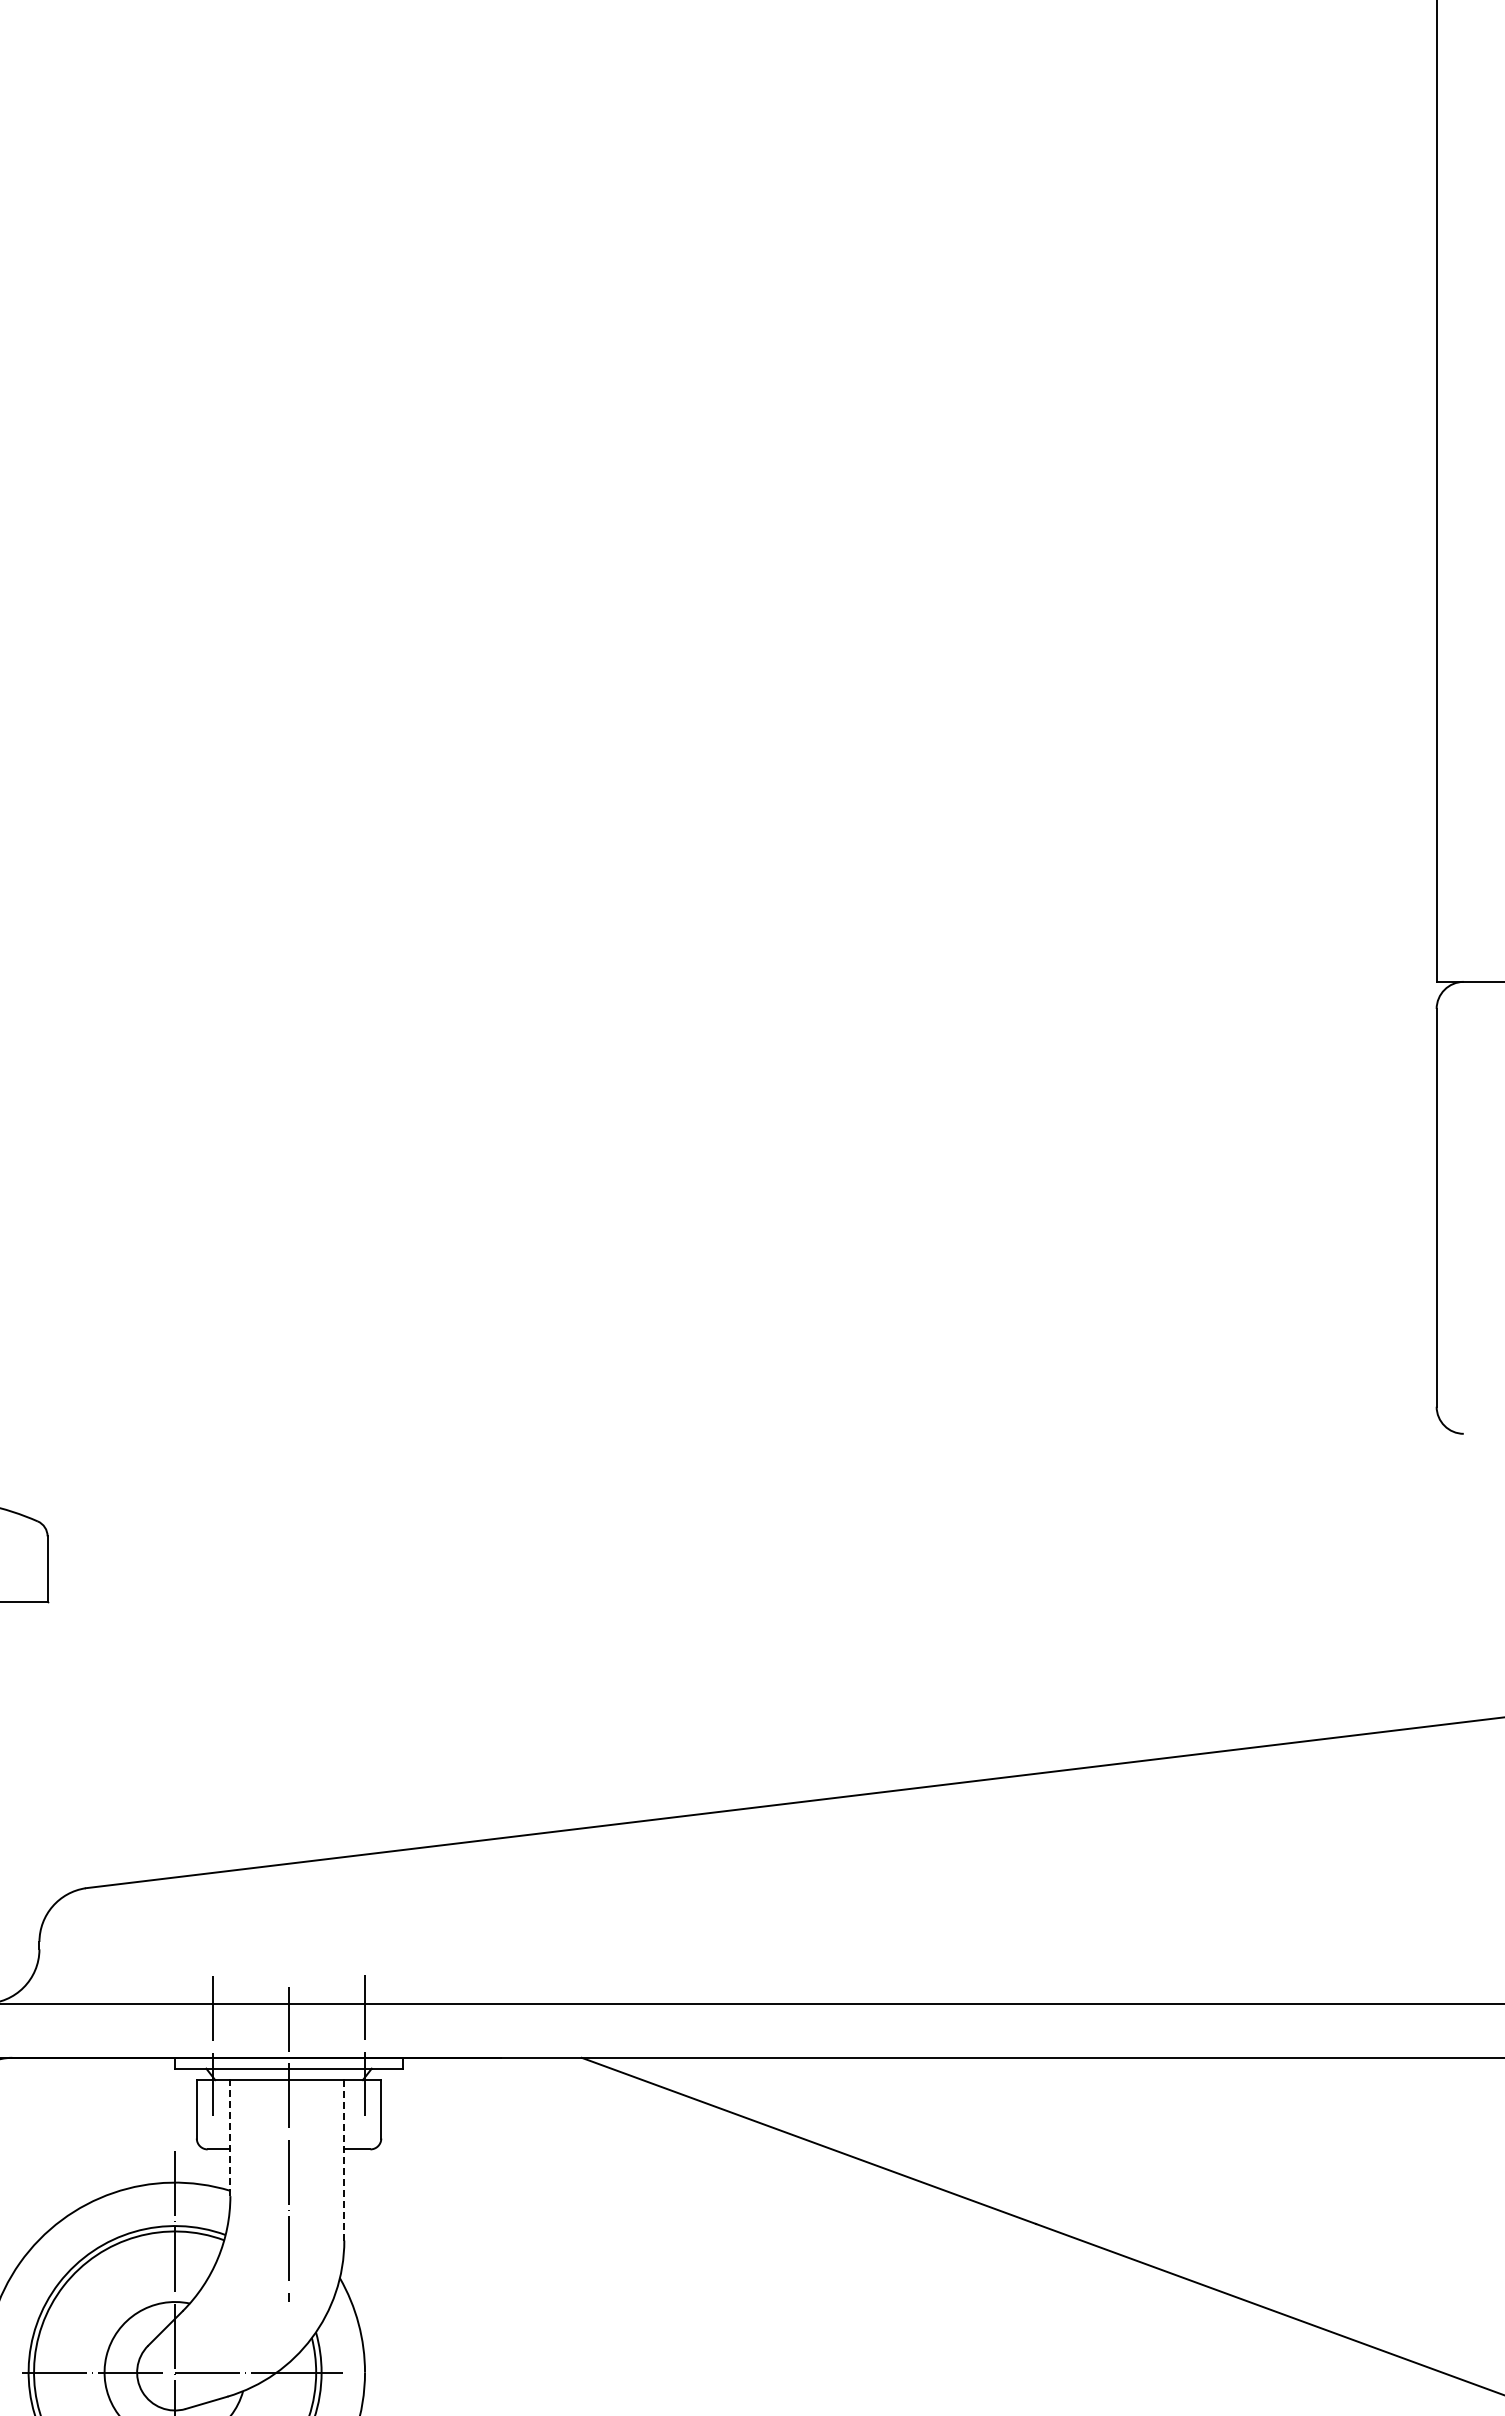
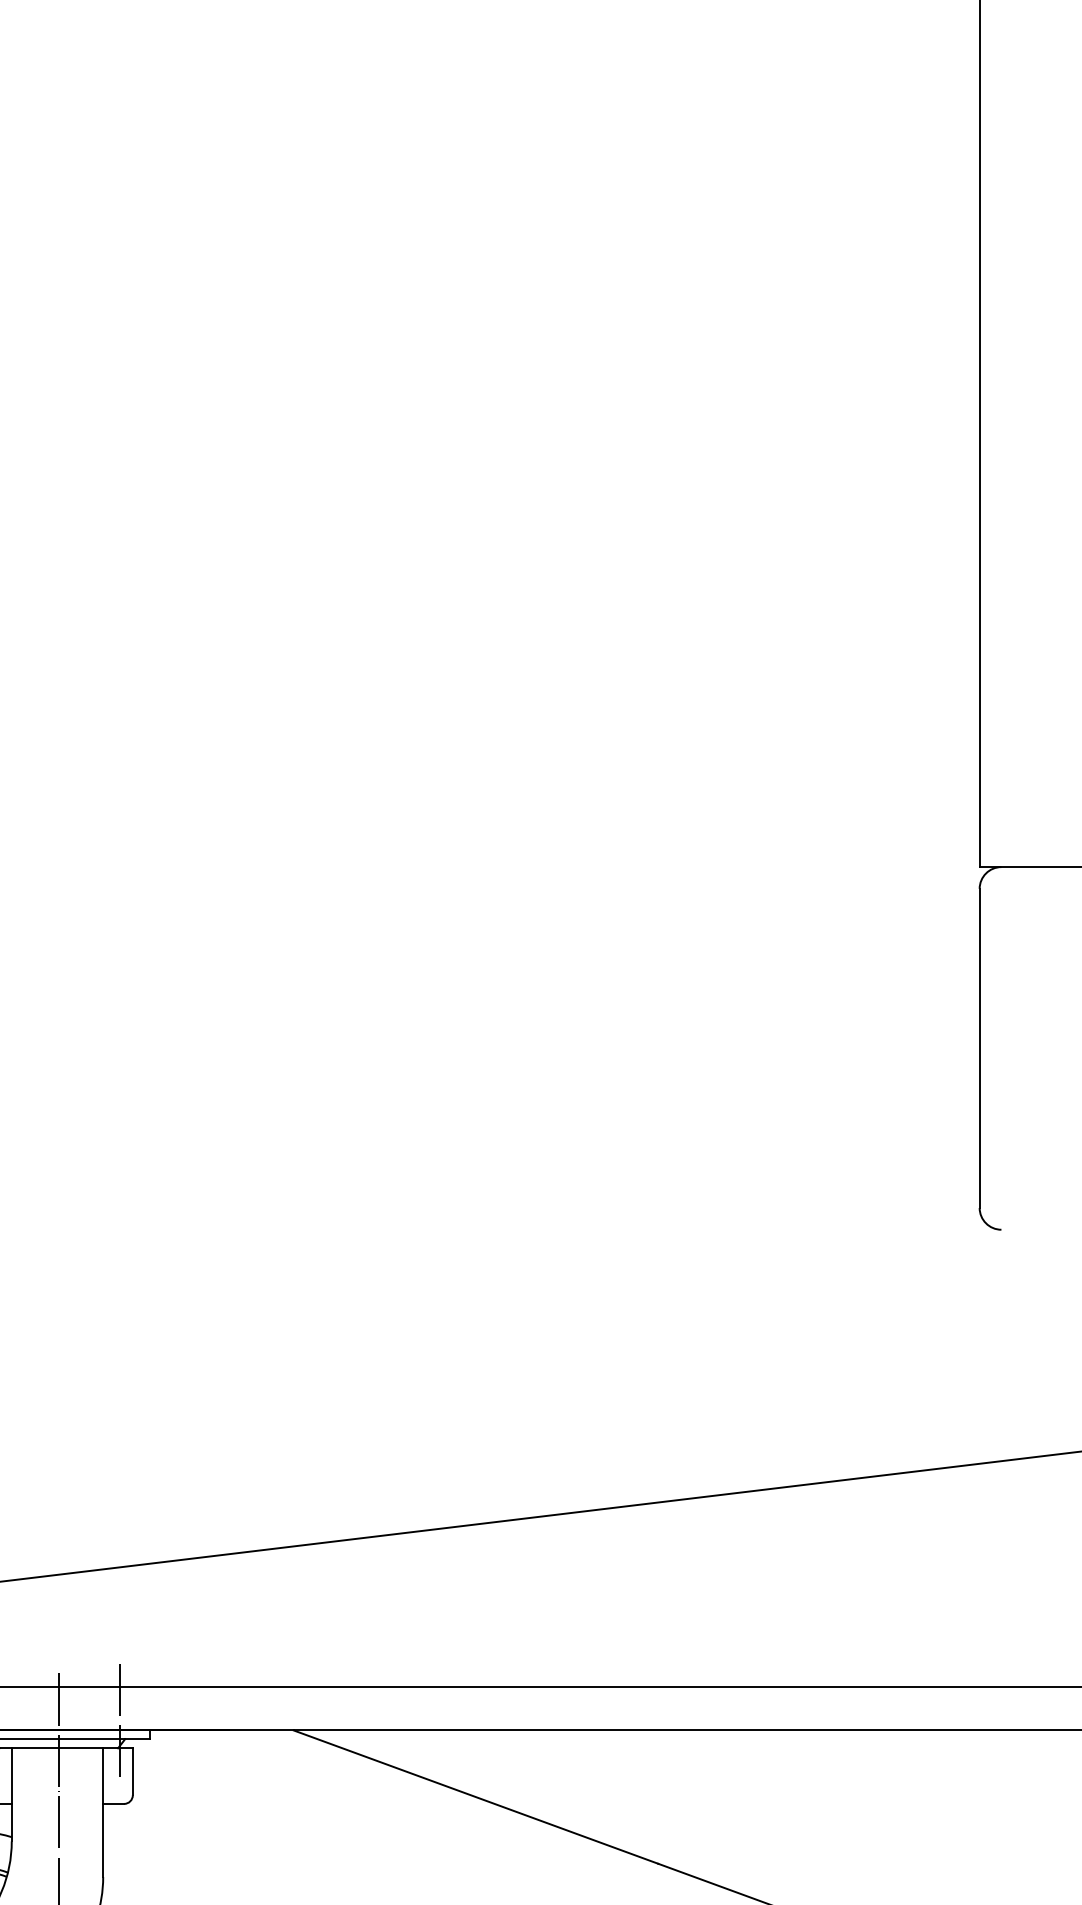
line: (230, 2138) -> (11, 1795), dashed -> solid
line: (344, 2160) -> (103, 1812), dashed -> solid

